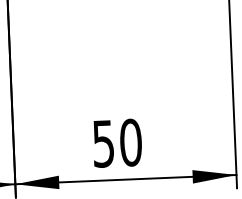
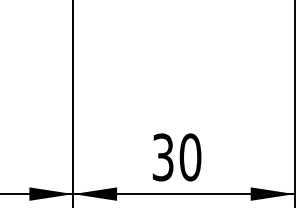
text: (103, 142) -> (163, 156), 50 -> 30

